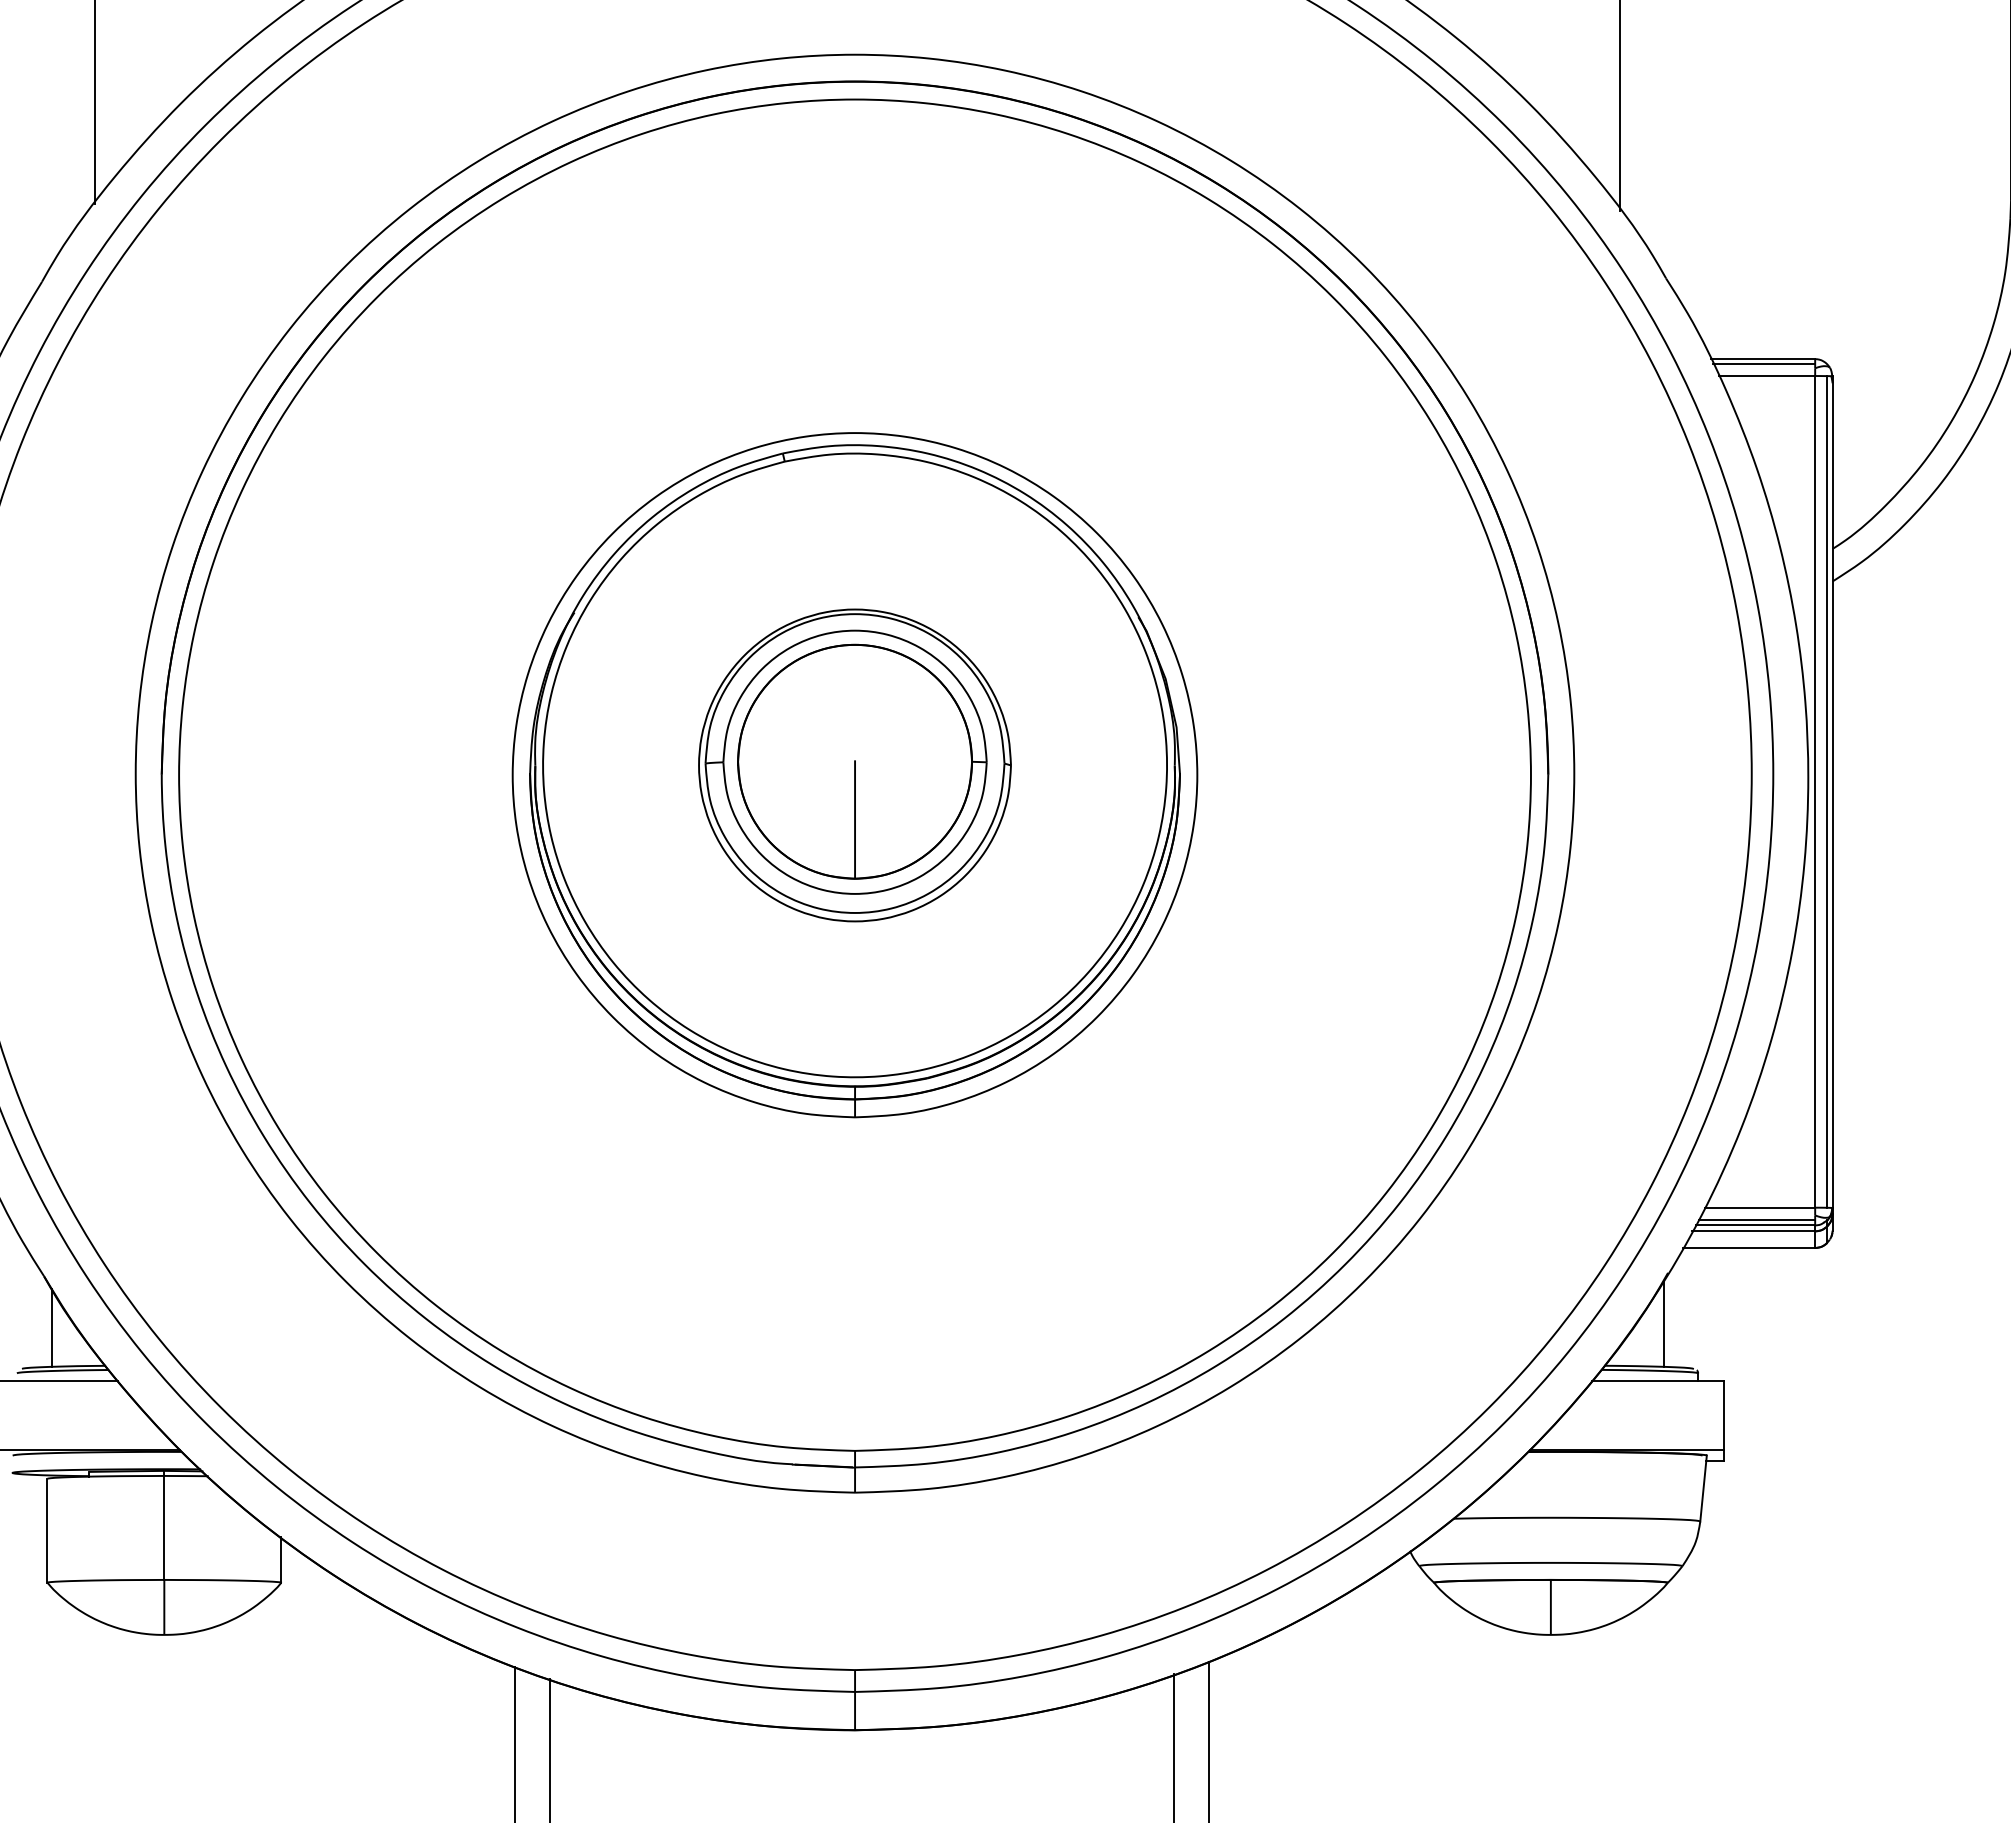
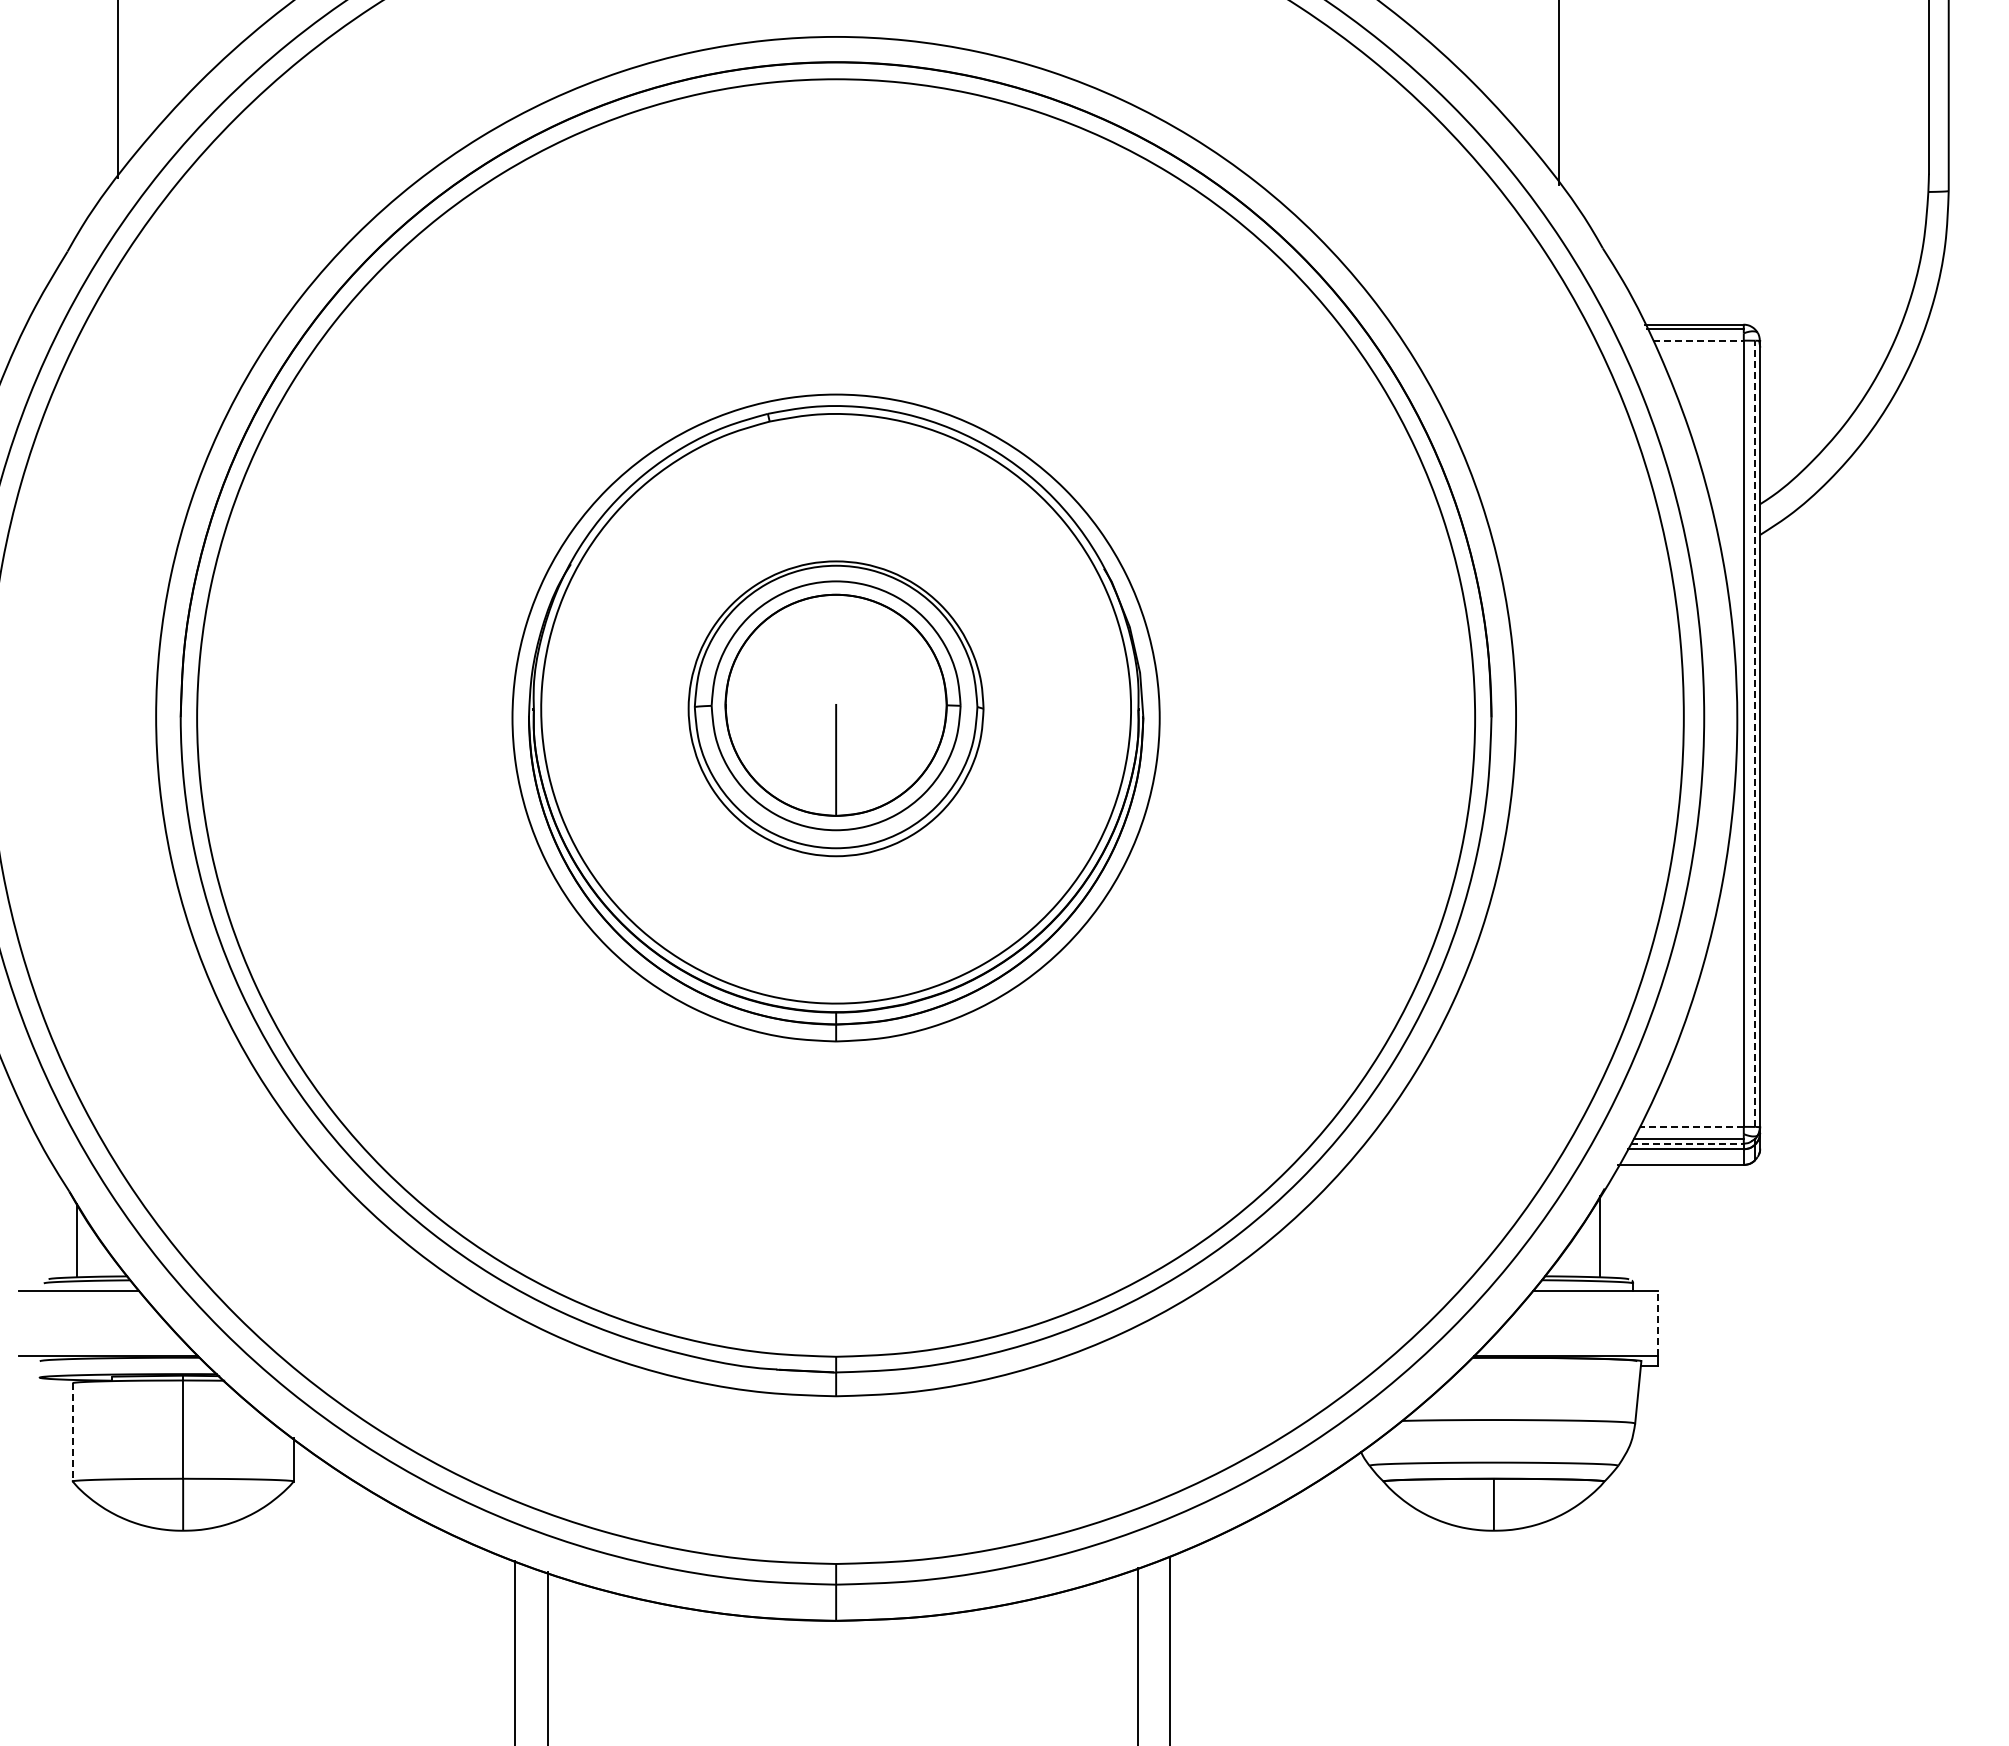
line: (1767, 375) -> (1698, 340), solid -> dashed
line: (1827, 791) -> (1755, 733), solid -> dashed
line: (1759, 1207) -> (1691, 1126), solid -> dashed
line: (1755, 1225) -> (1687, 1143), solid -> dashed
line: (1723, 1415) -> (1657, 1323), solid -> dashed
line: (47, 1530) -> (72, 1432), solid -> dashed

